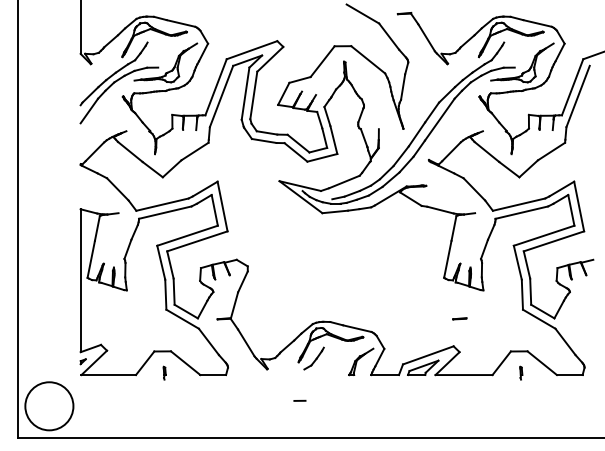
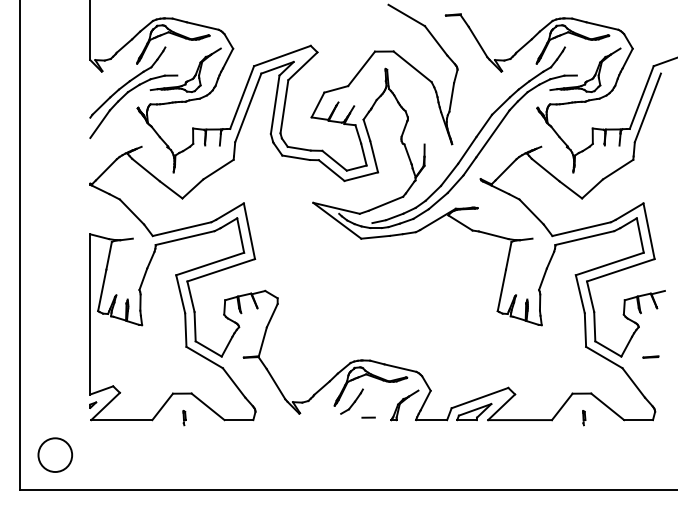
line: (459, 318) -> (650, 356), moved
line: (299, 400) -> (368, 417), moved
circle: (49, 406) -> (55, 455), size x0.62

